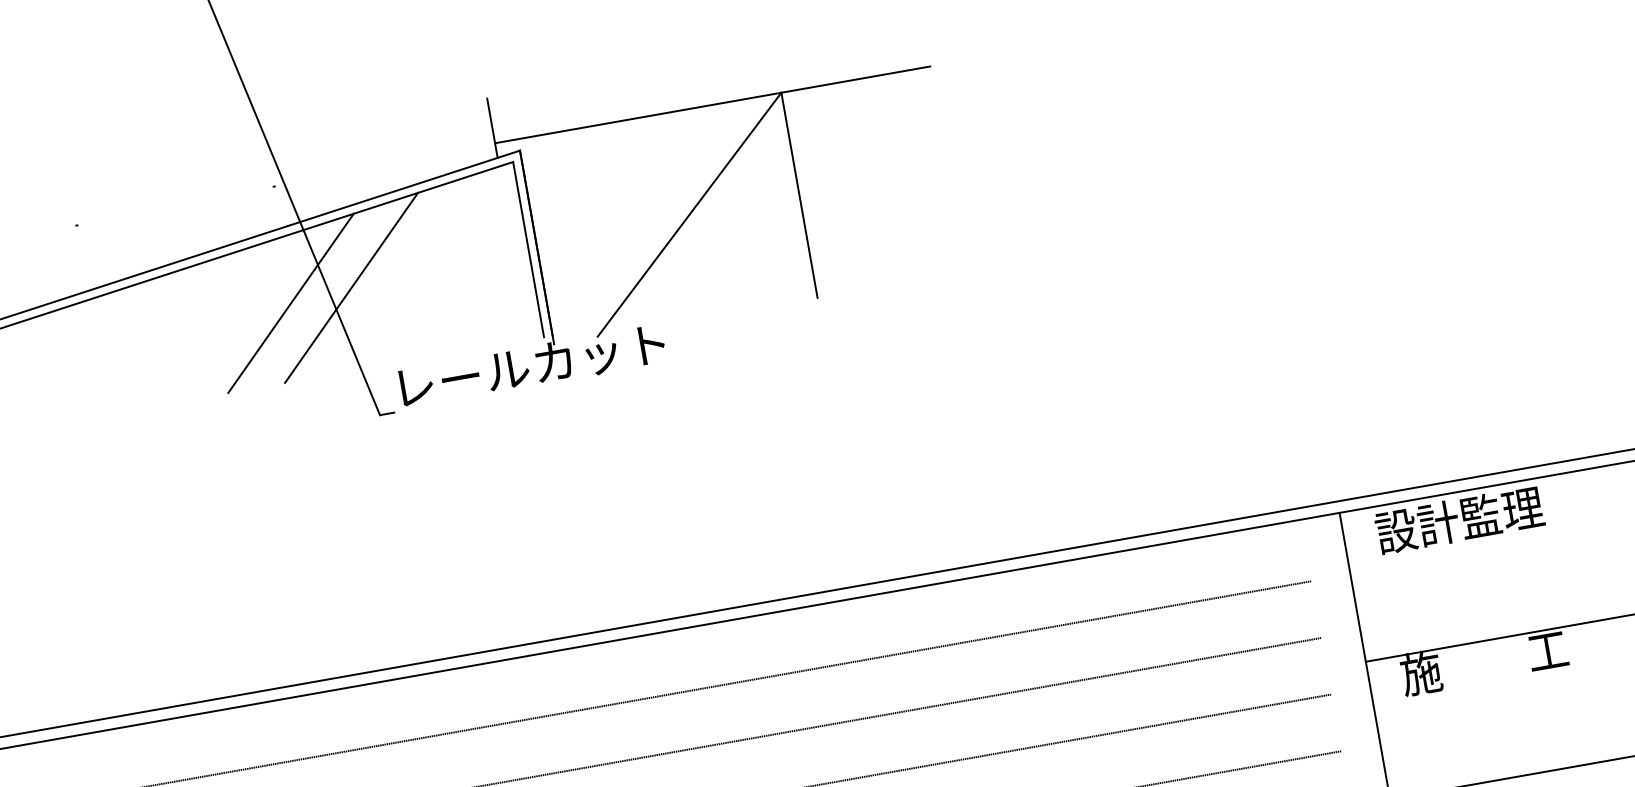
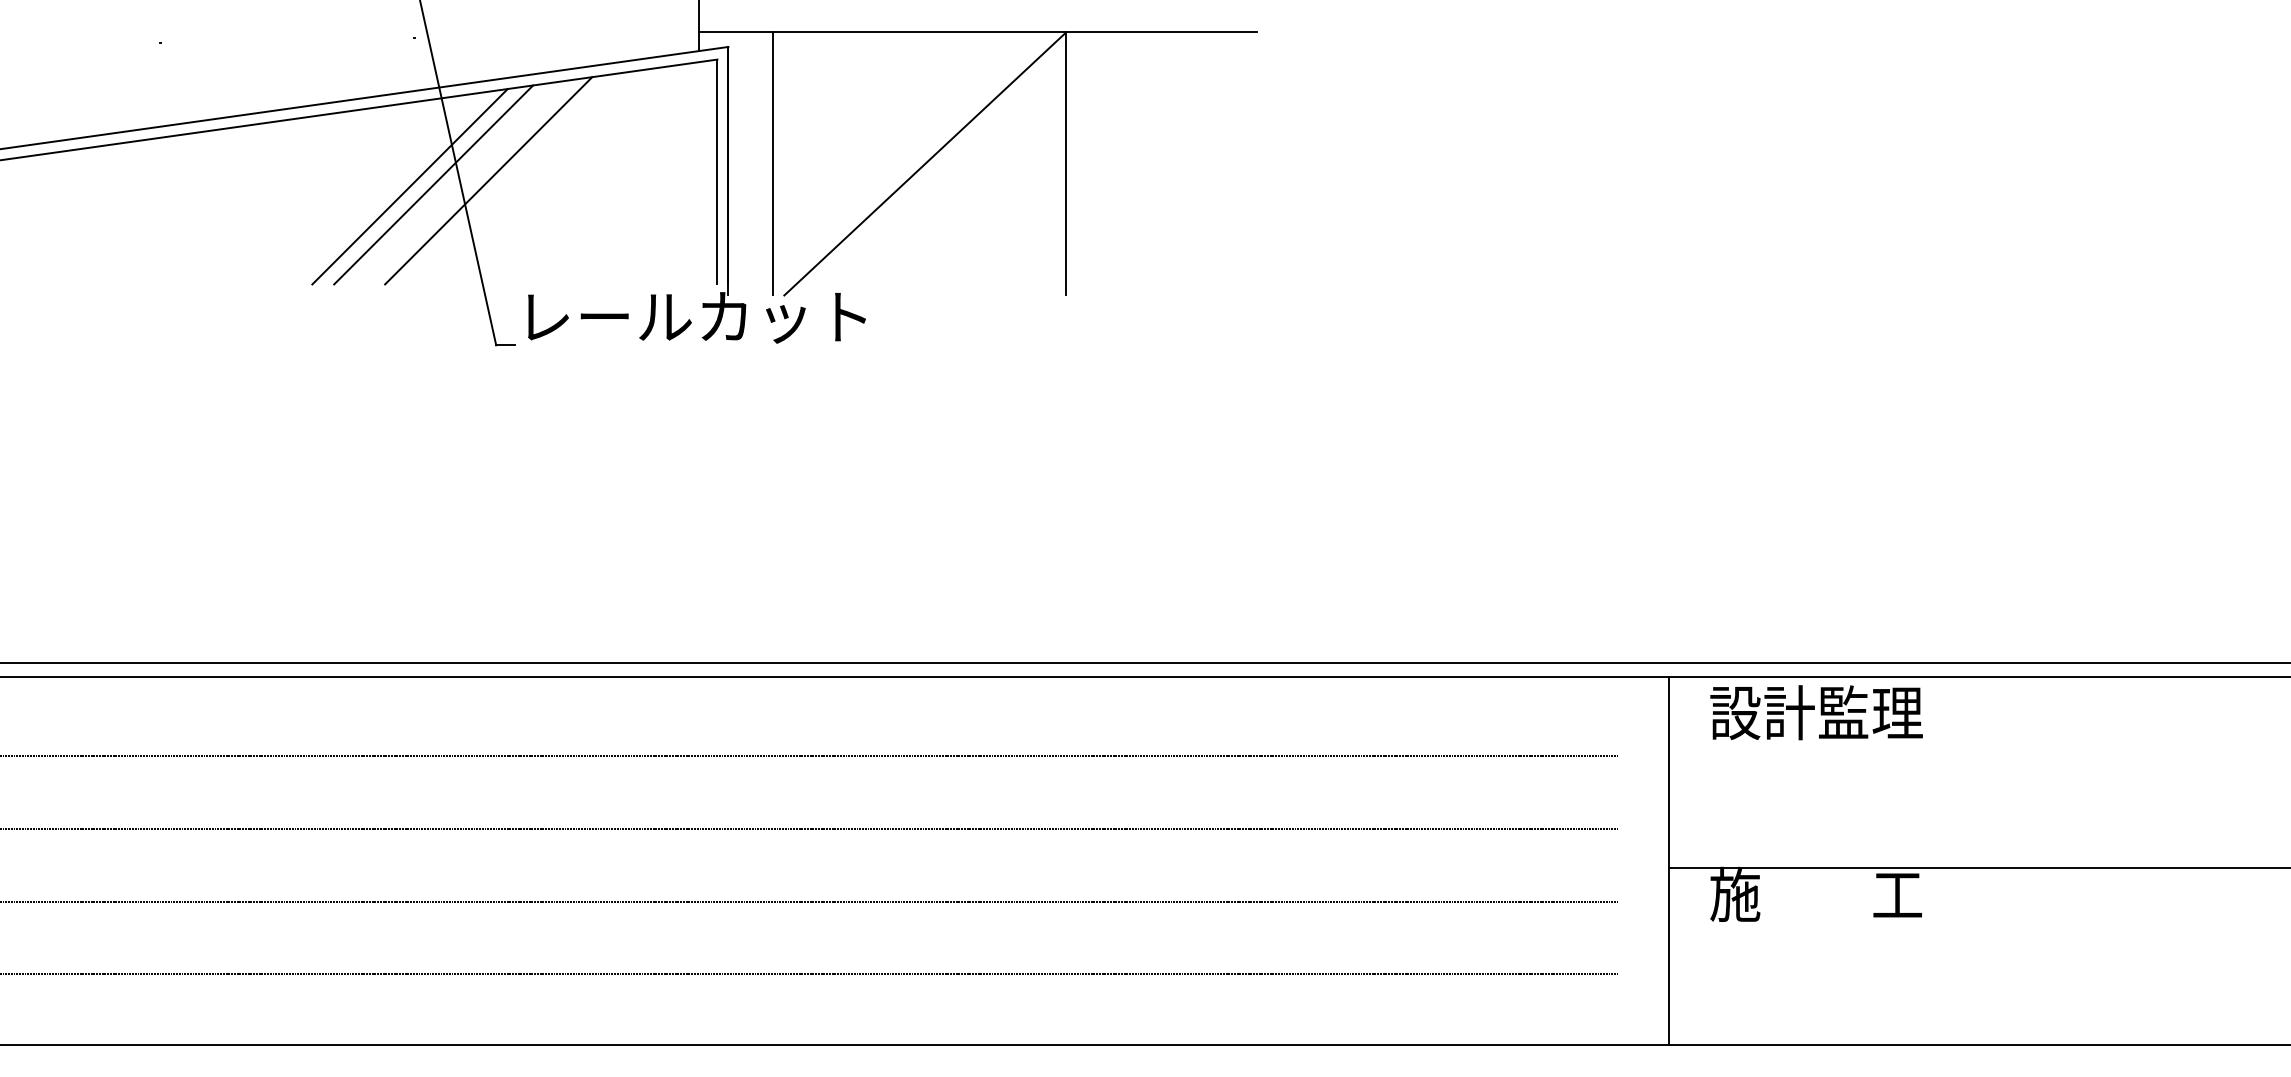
line: (570, 235) -> (772, 163), added
line: (309, 298) -> (433, 184), added

